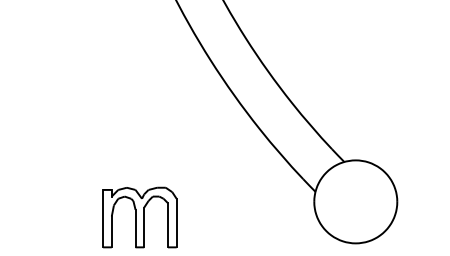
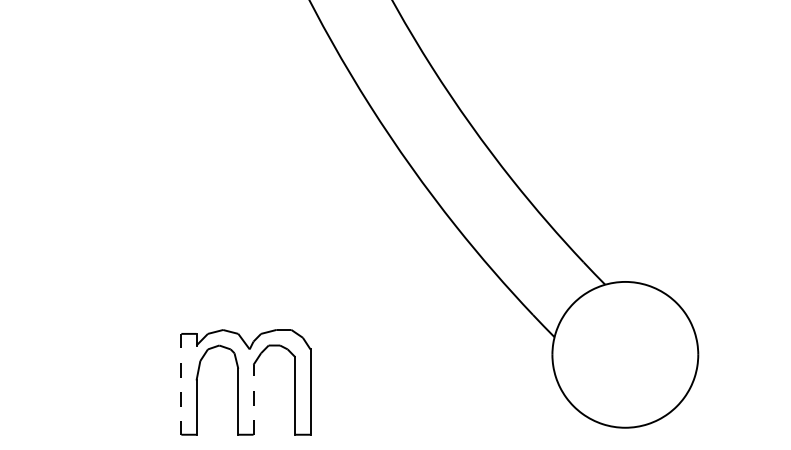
line: (103, 218) -> (181, 384), solid -> dashed
line: (144, 227) -> (254, 399), solid -> dashed

